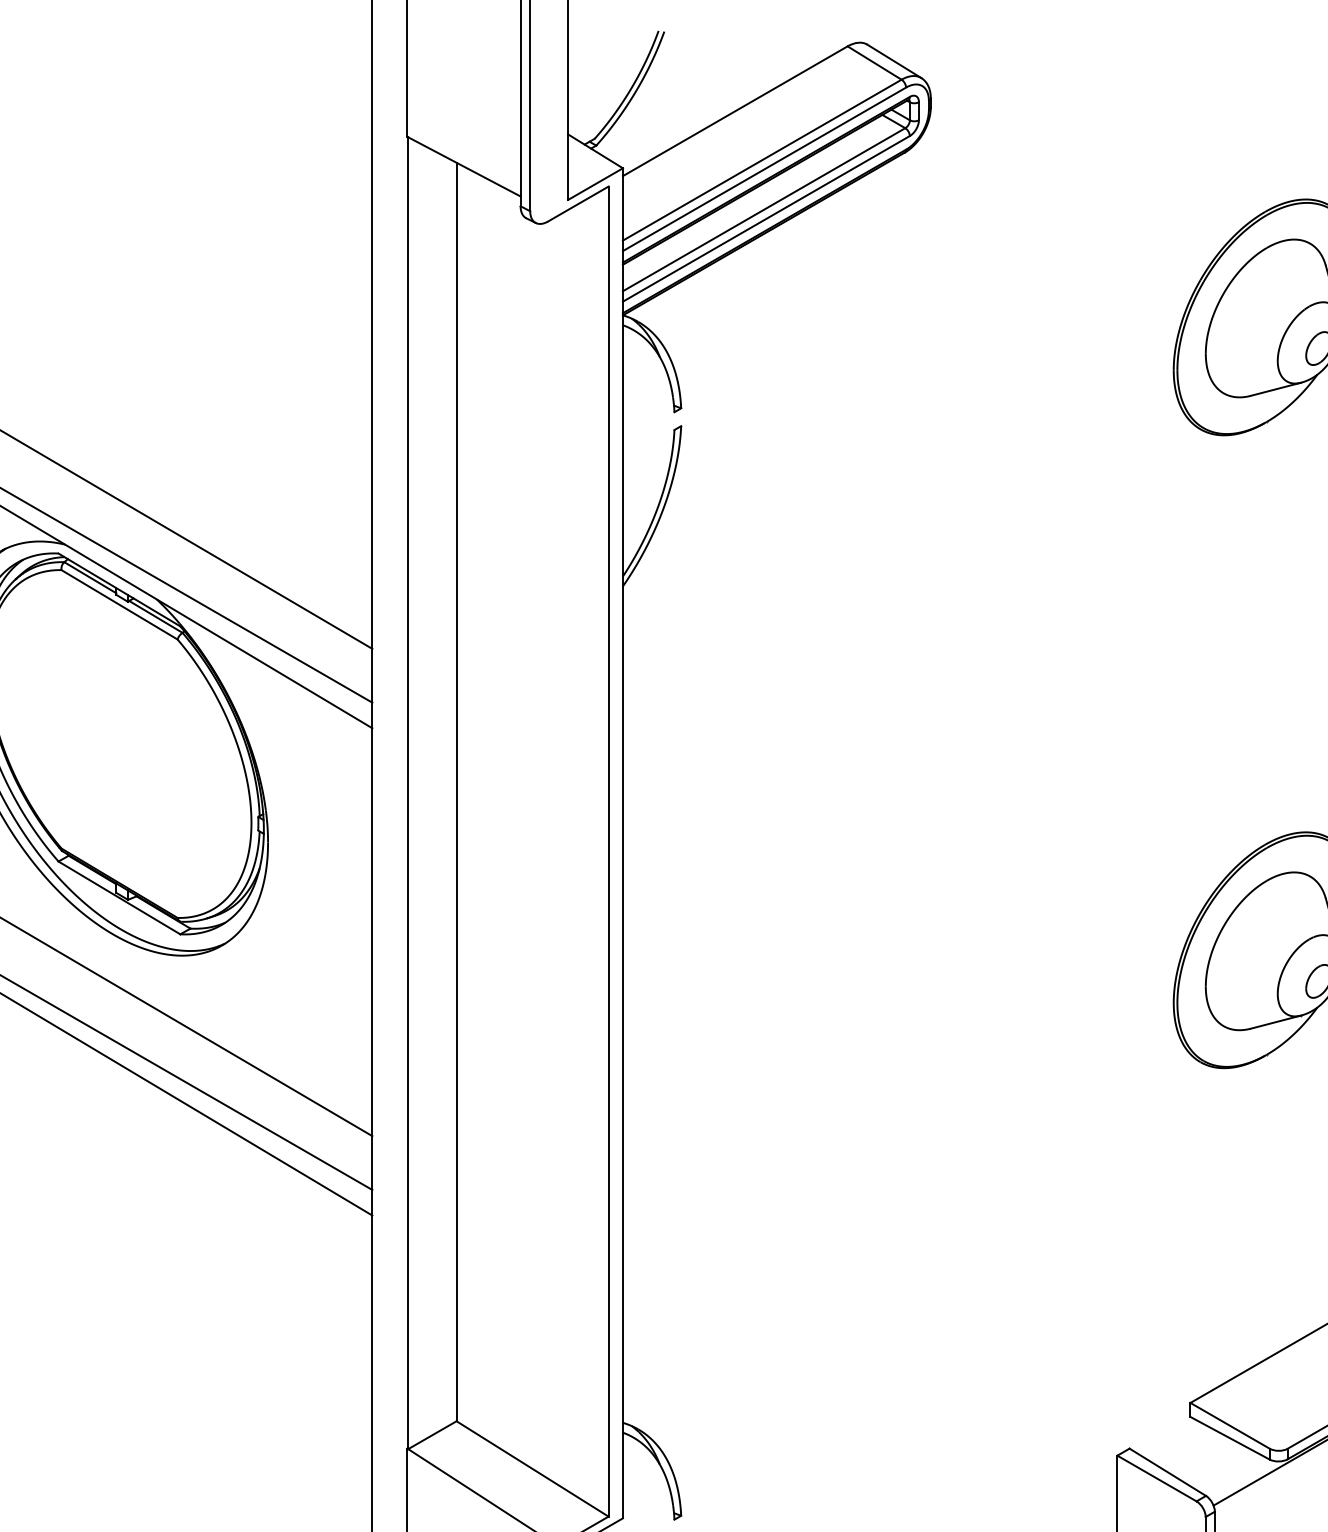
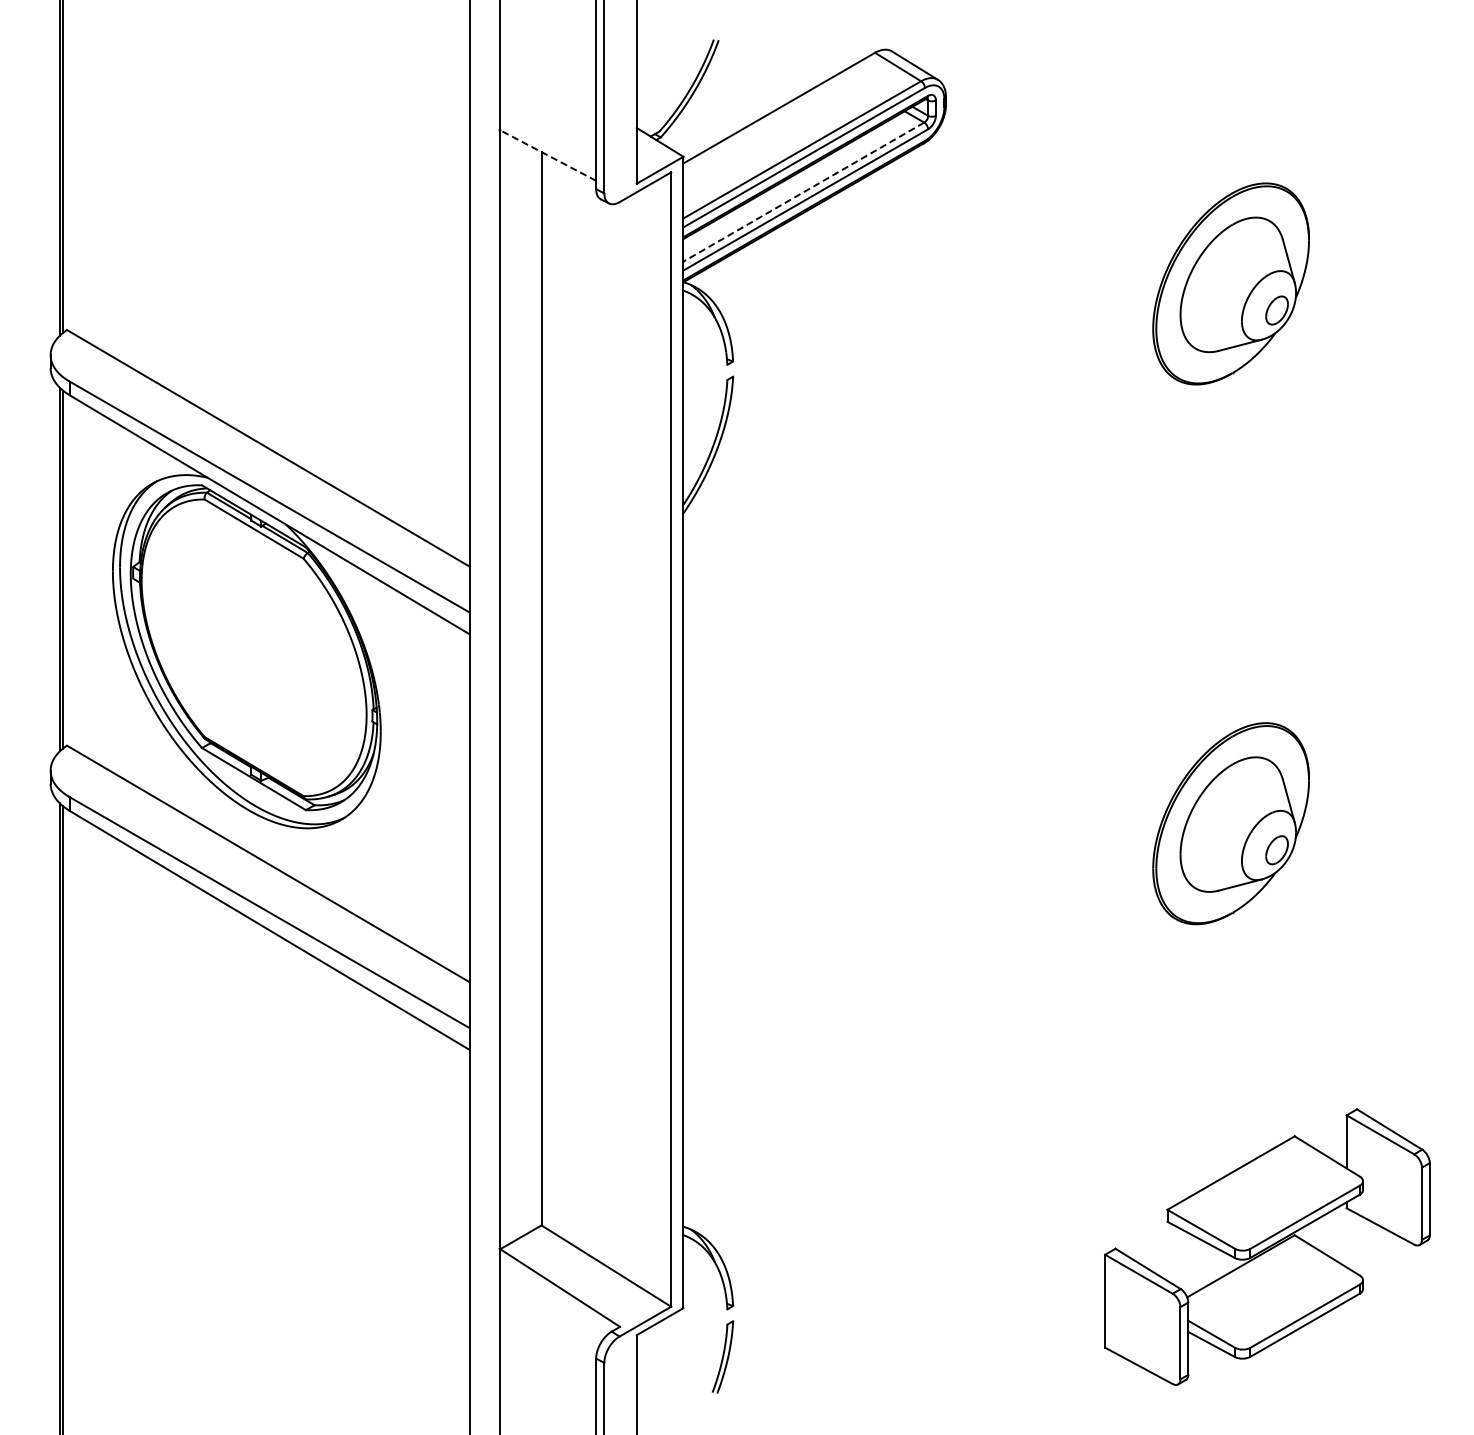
line: (463, 166) -> (547, 155), solid -> dashed
line: (763, 210) -> (803, 192), solid -> dashed

